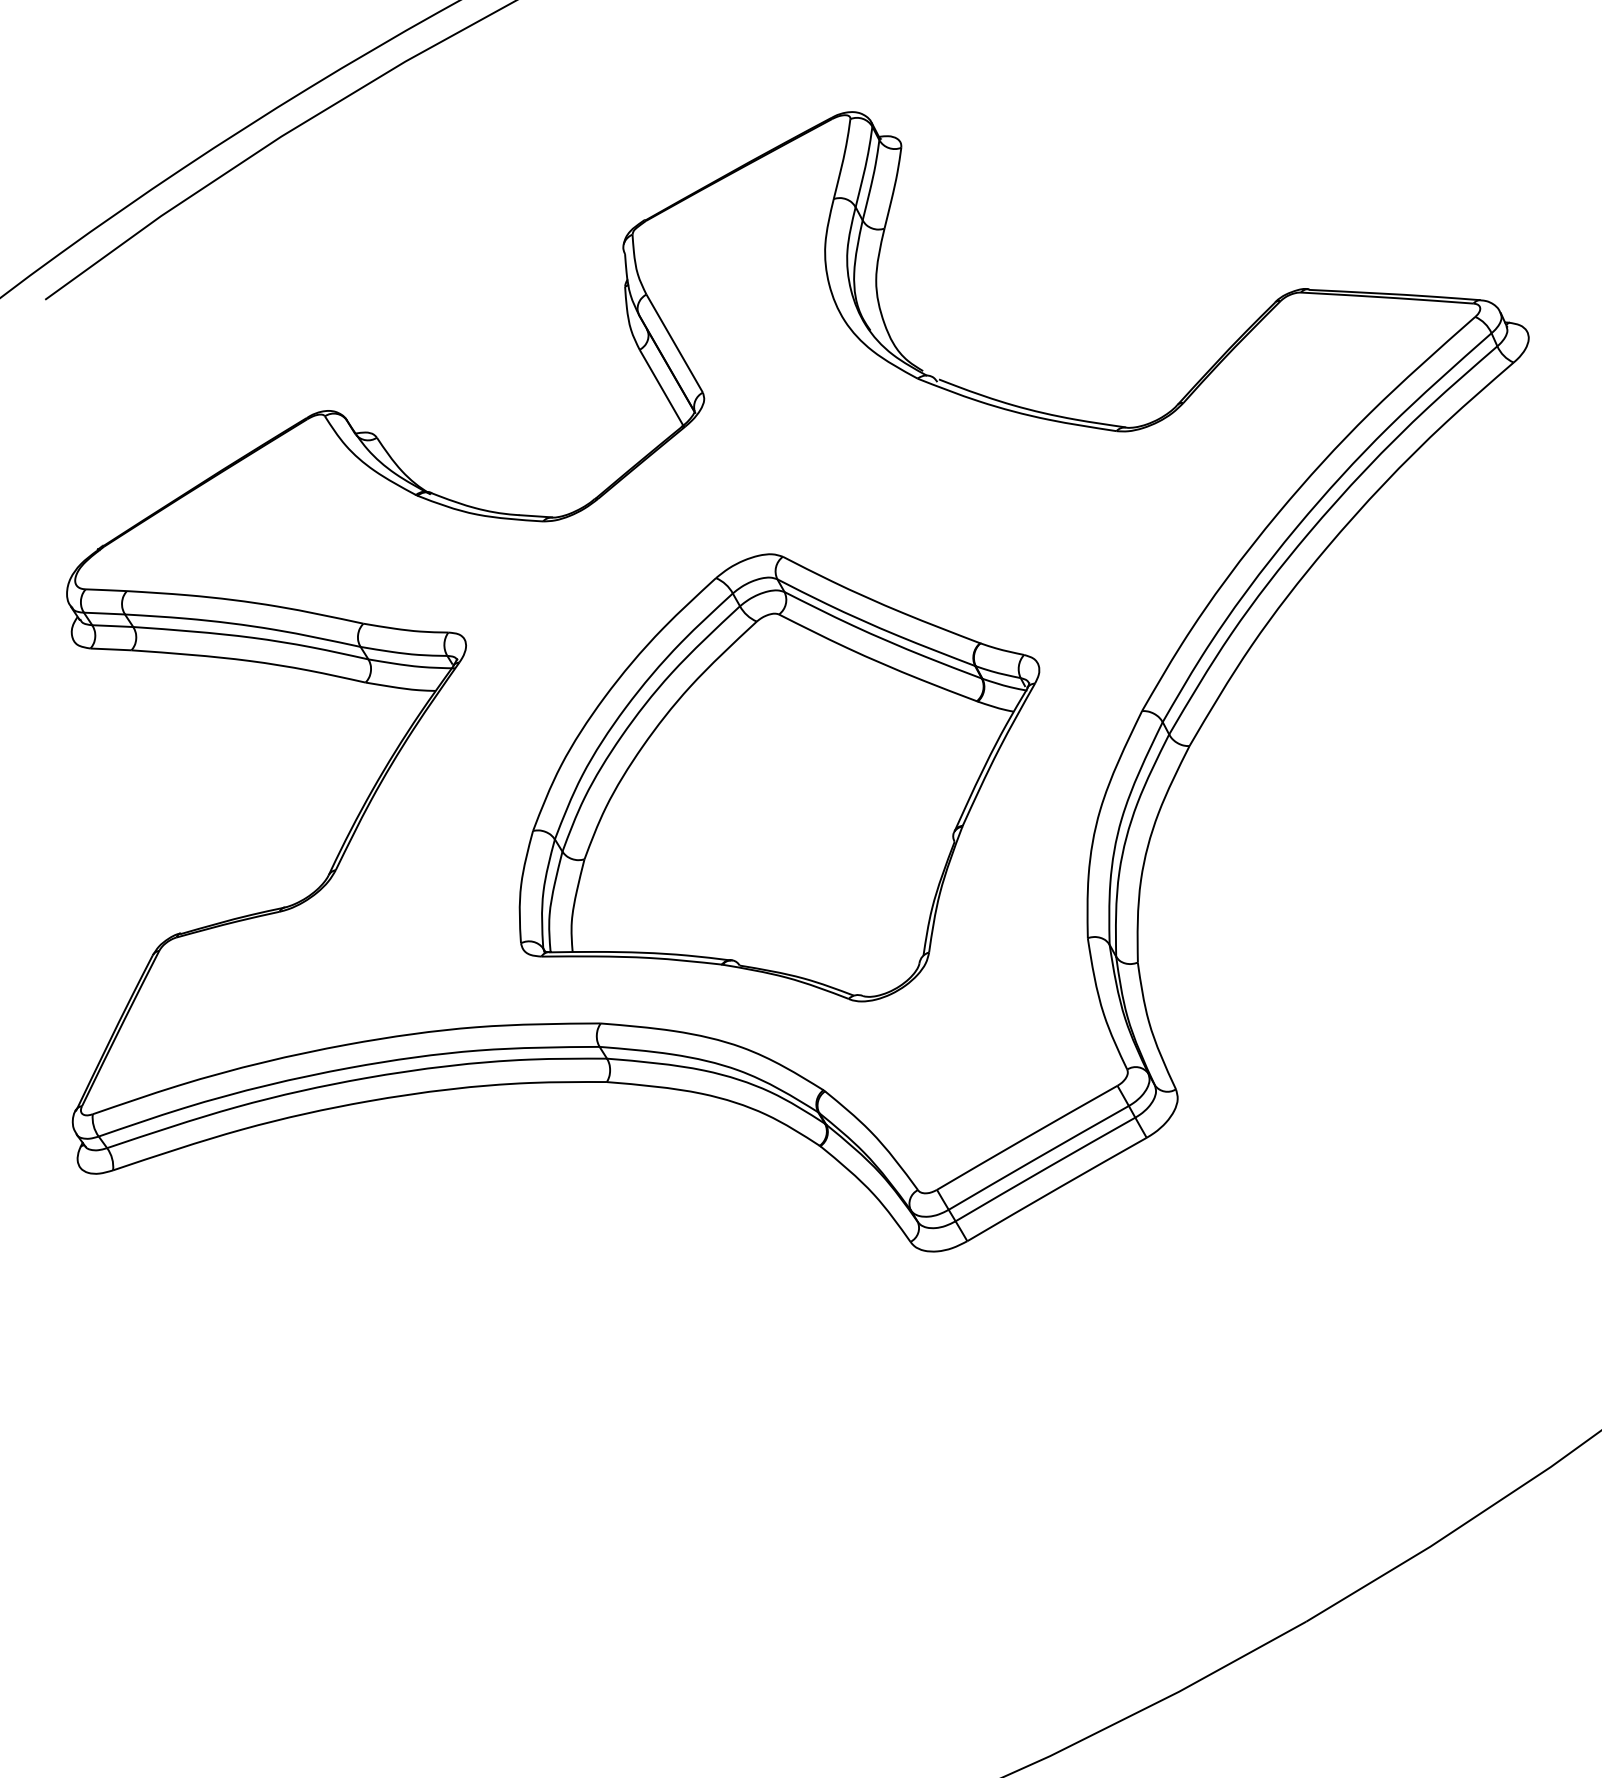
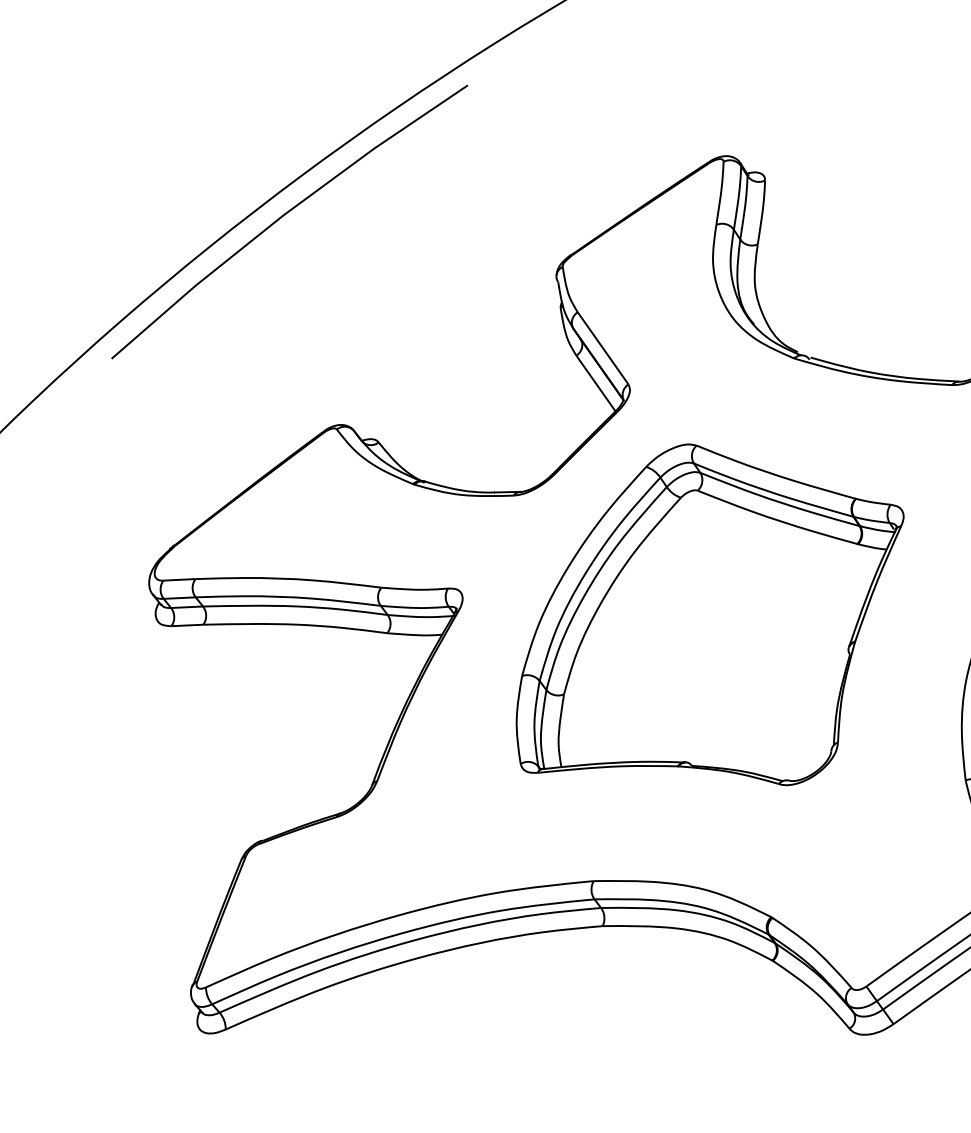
part: (779, 777) -> (709, 617), moved

